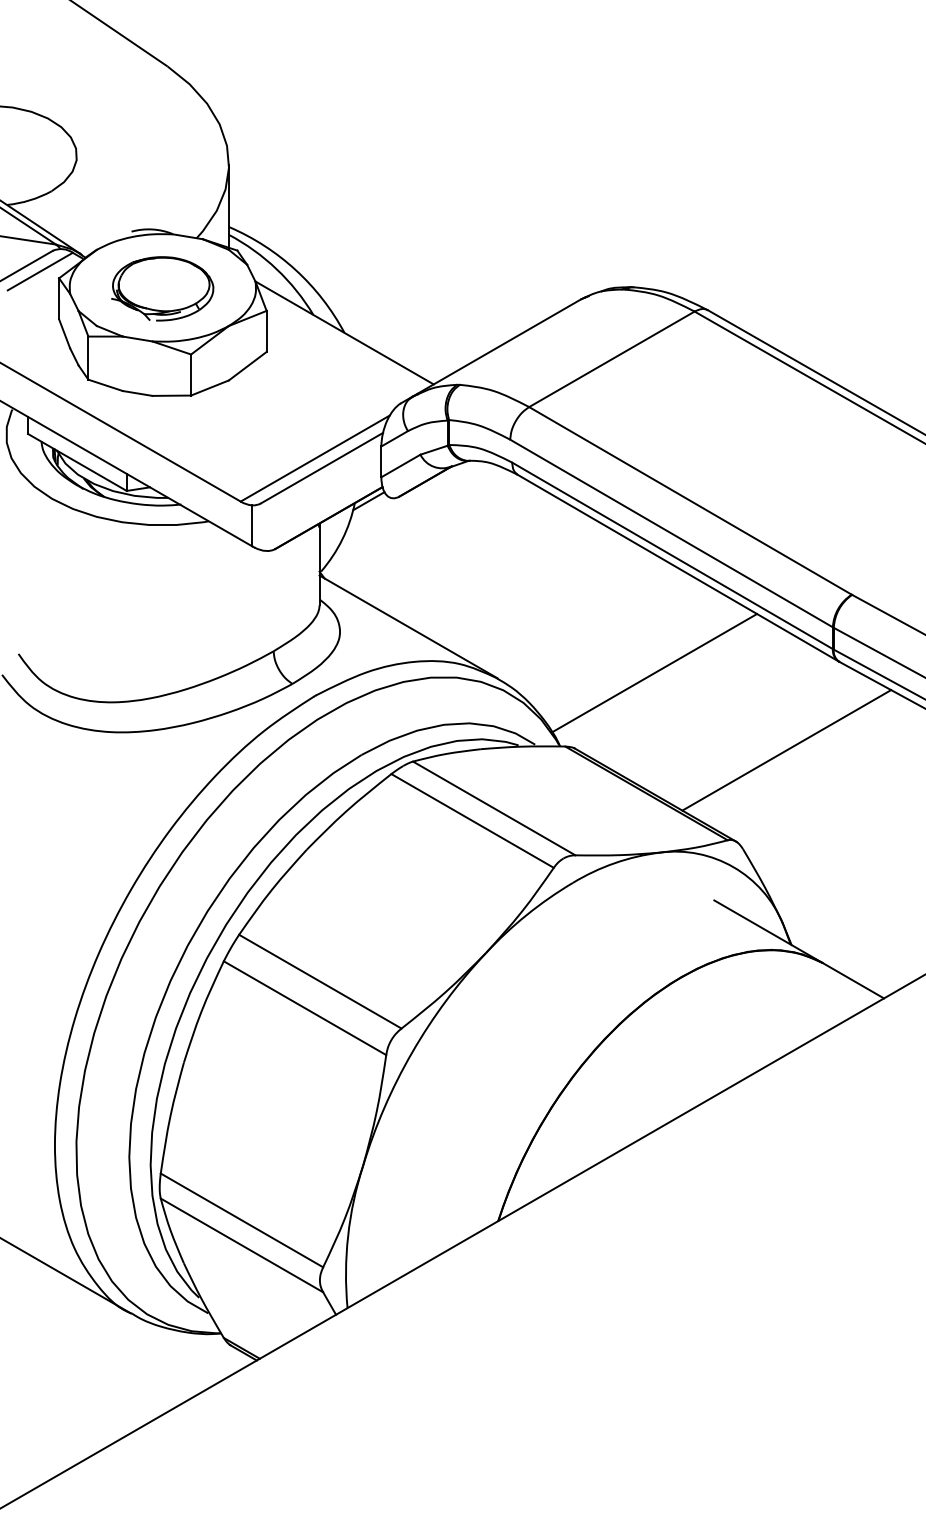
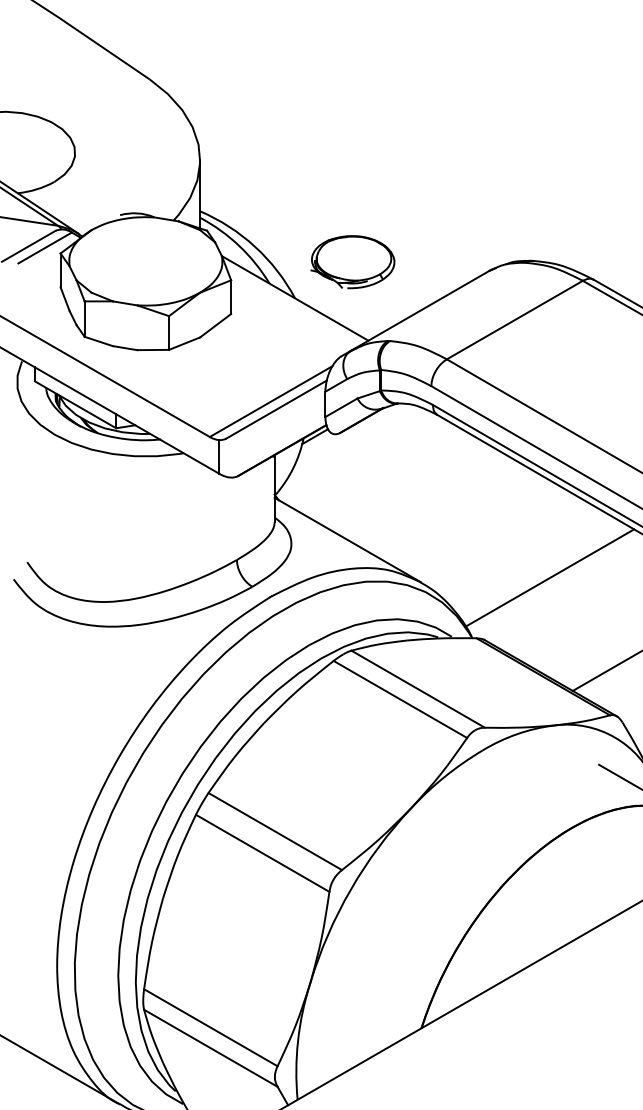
part: (162, 288) -> (352, 261), moved

